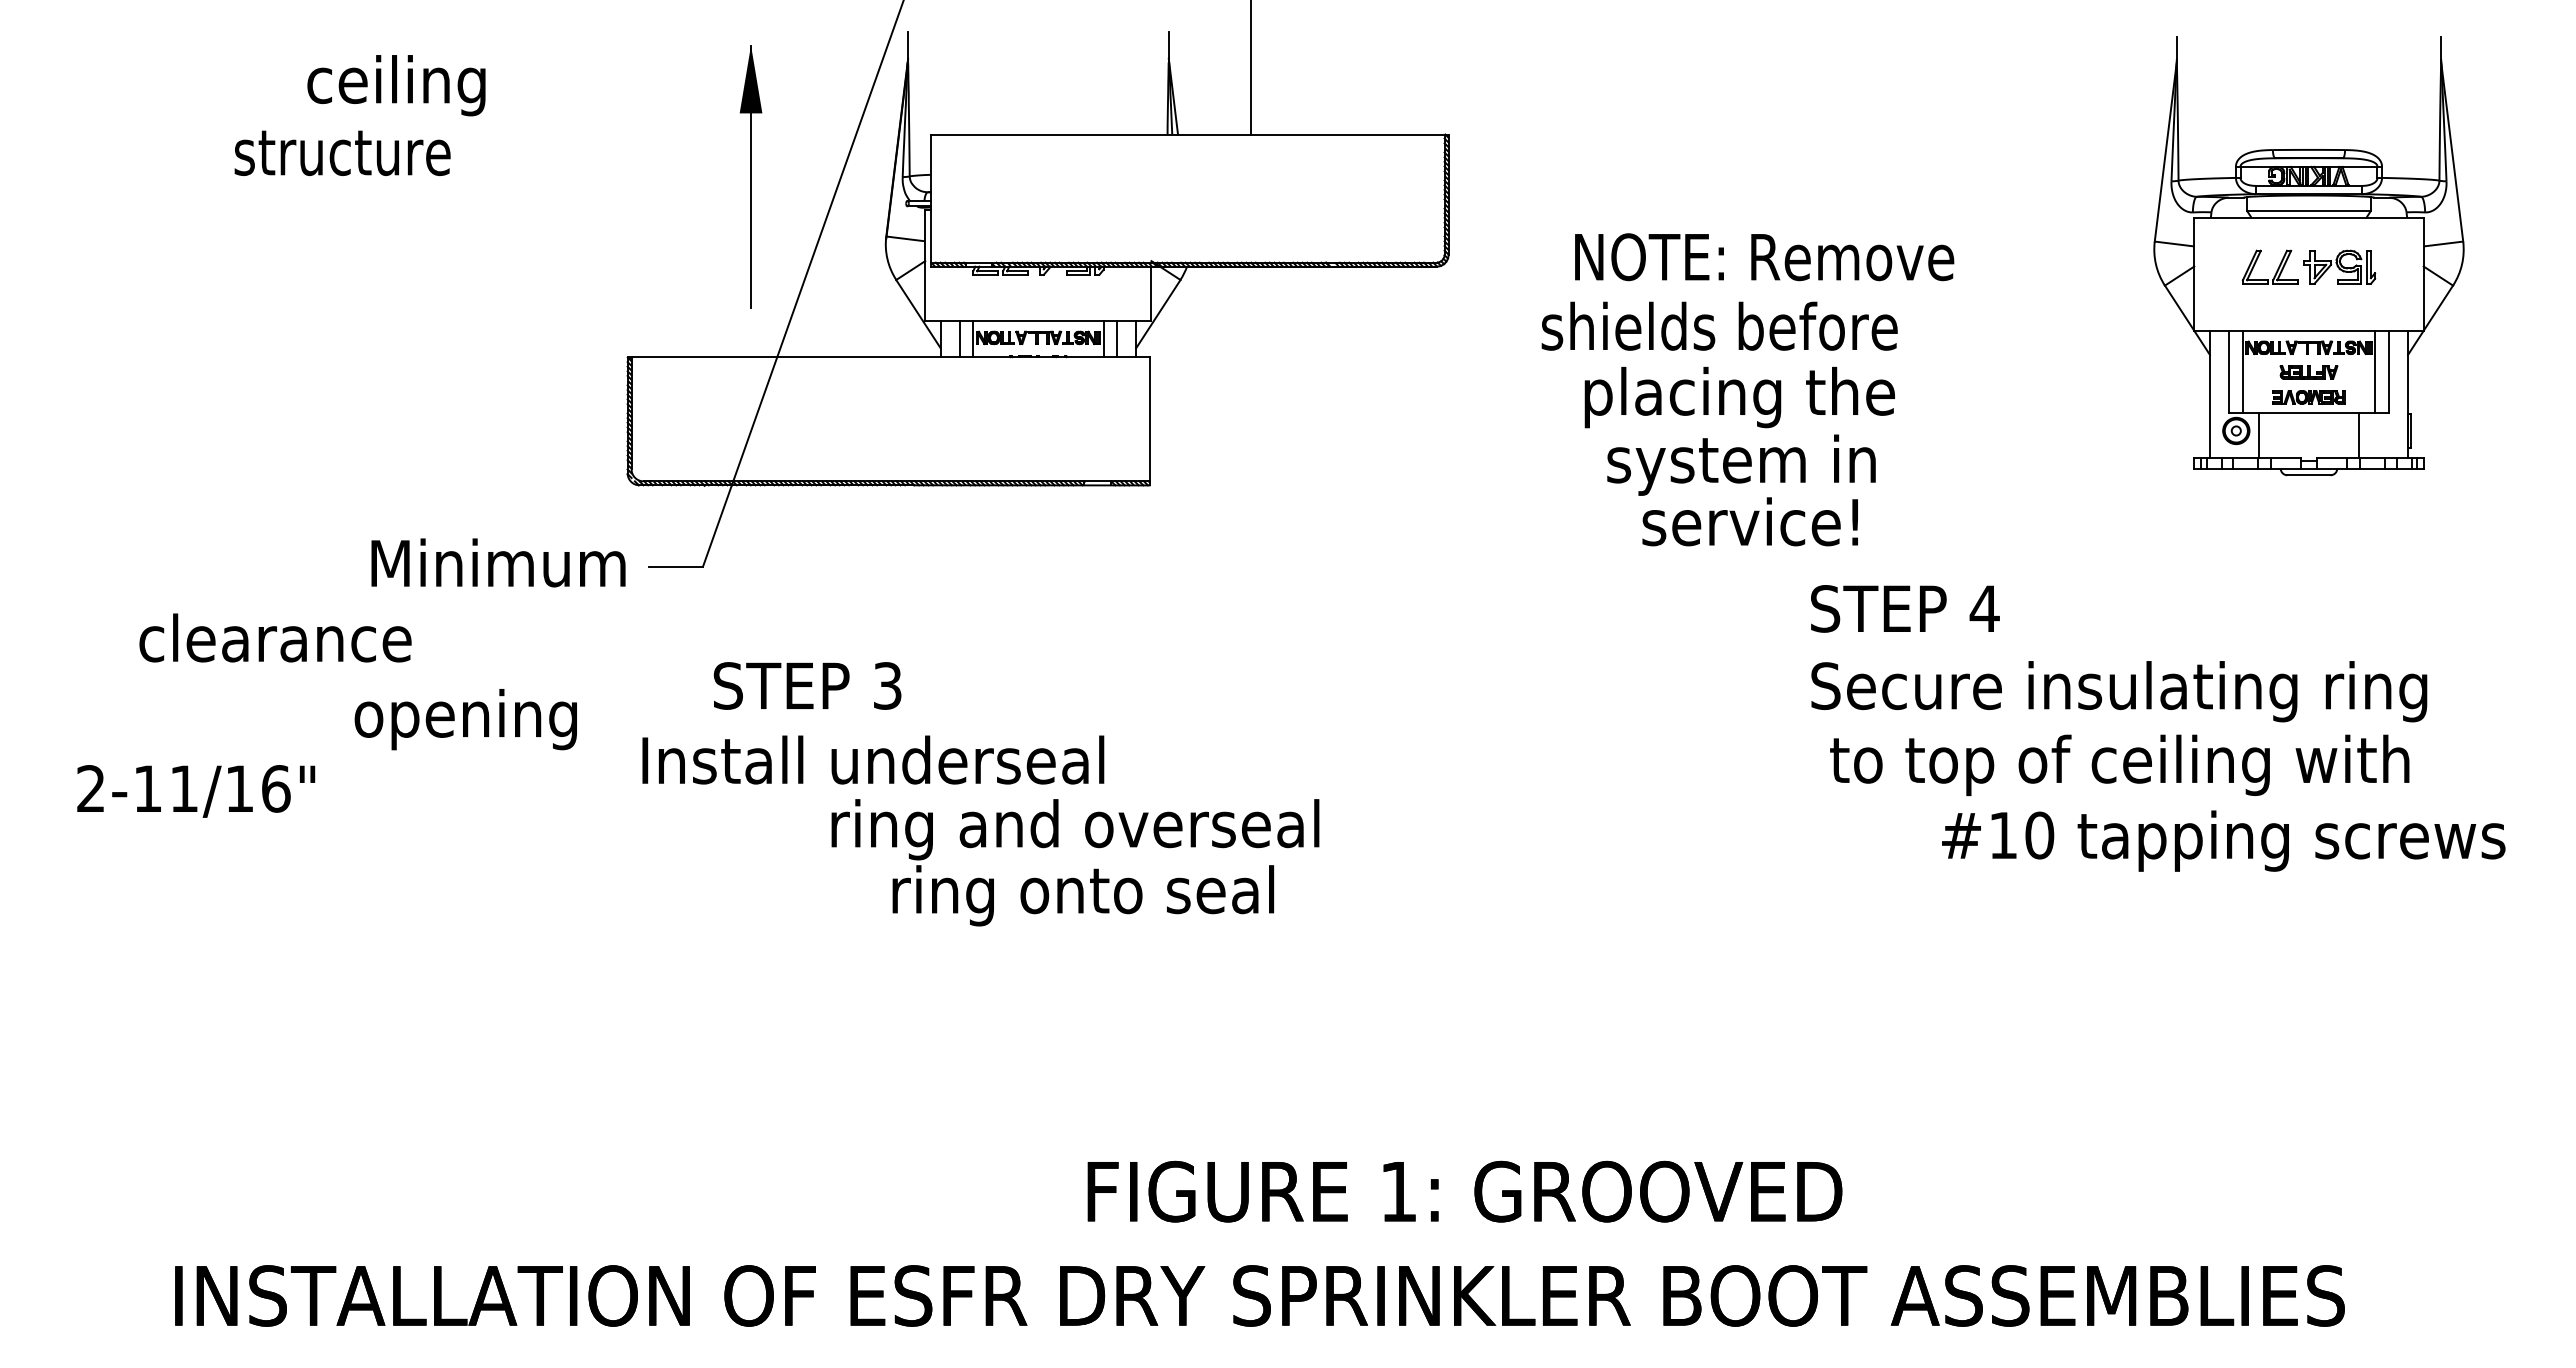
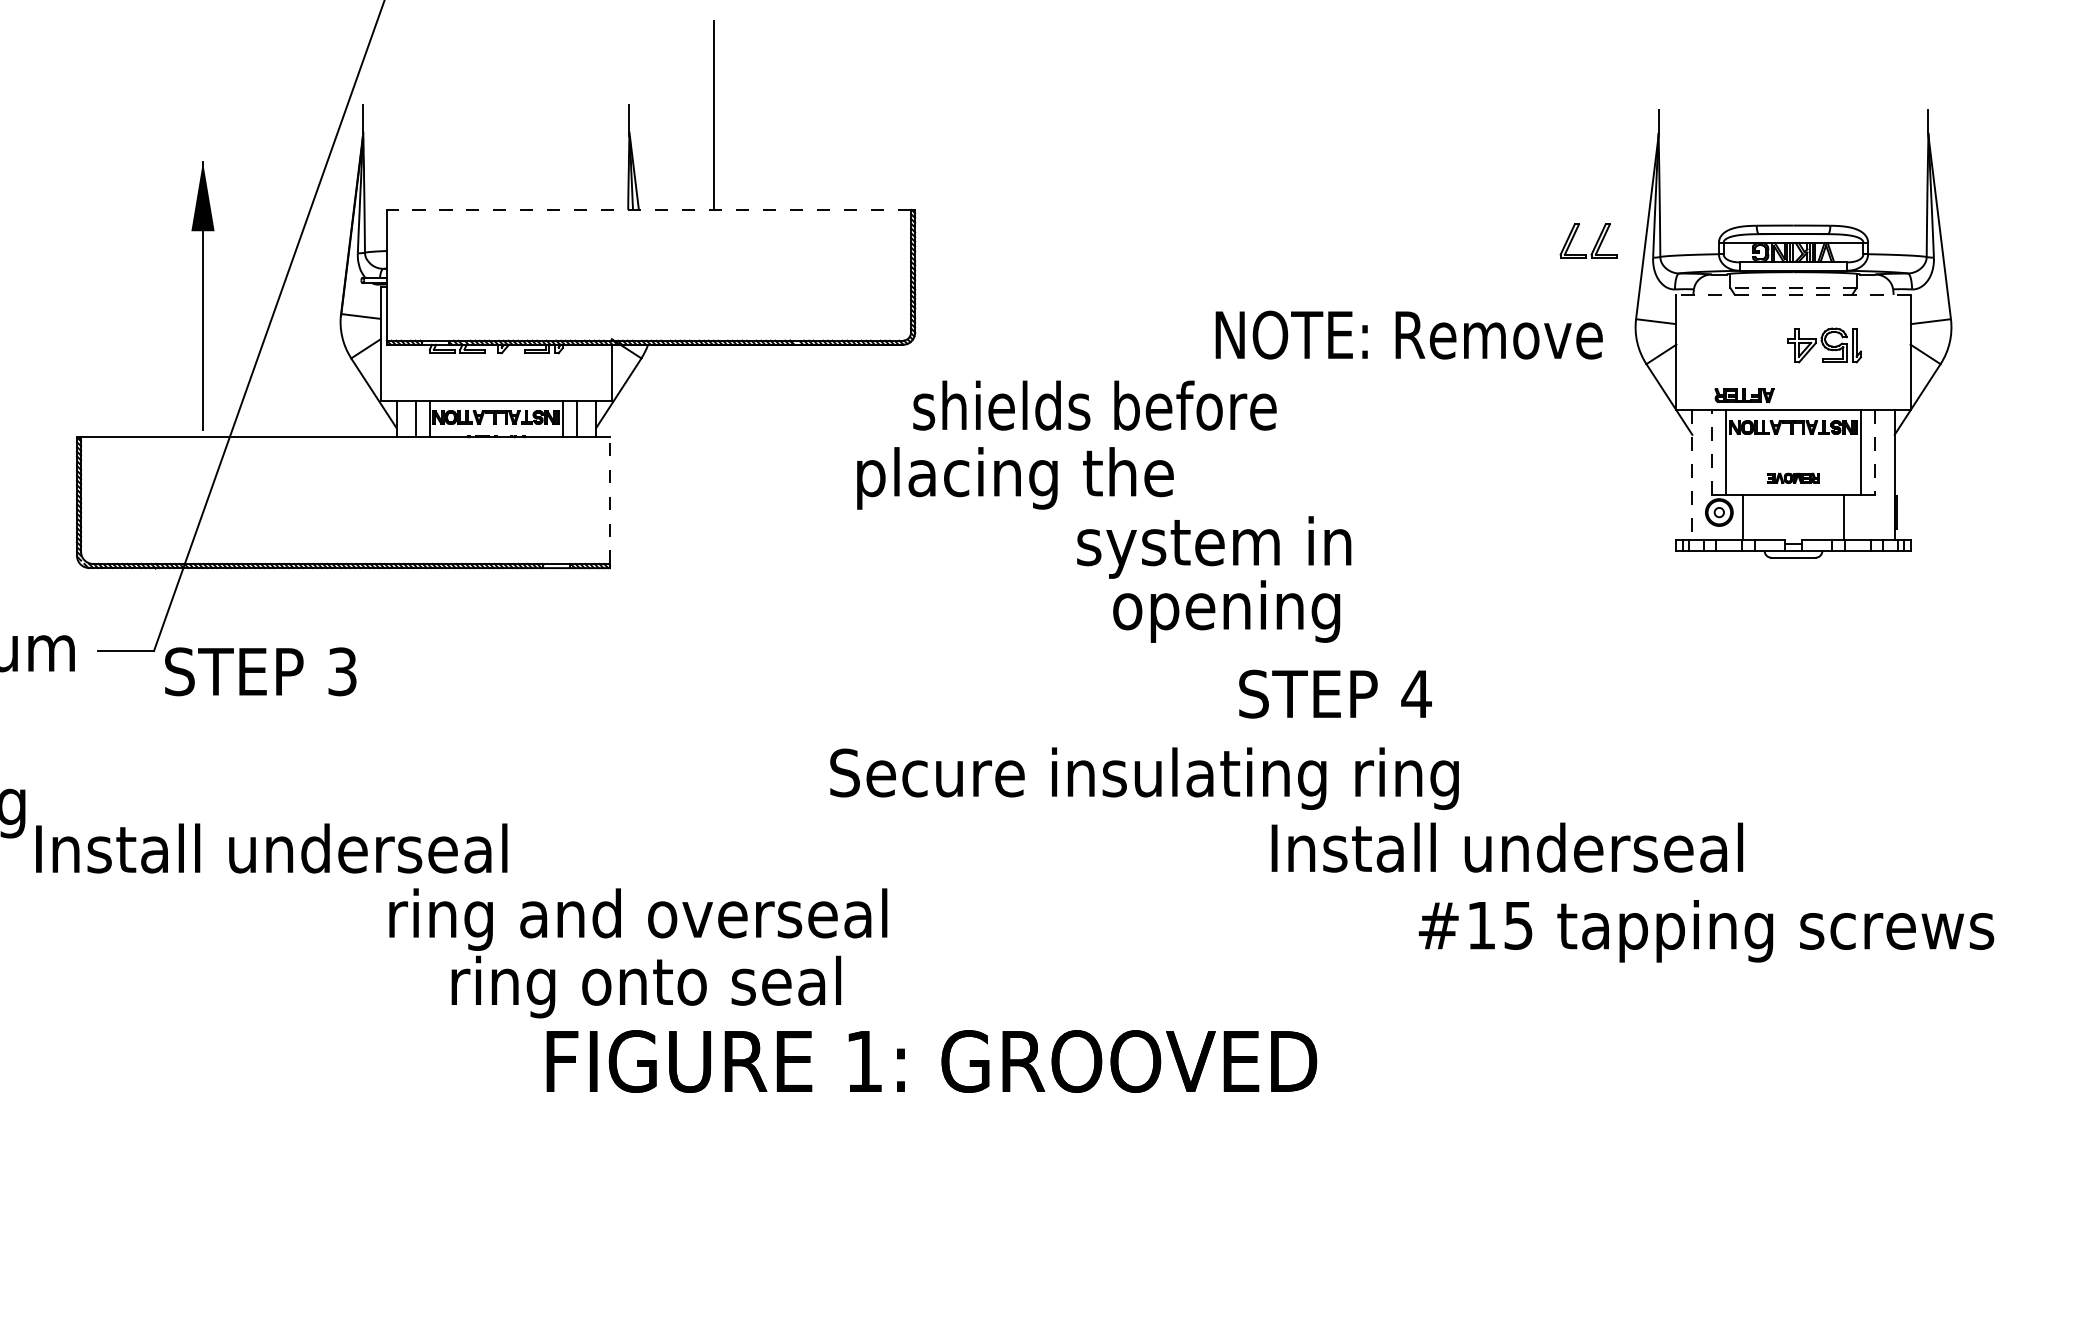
line: (1187, 134) -> (648, 209), solid -> dashed
part: (750, 176) -> (202, 295), moved
line: (2308, 211) -> (1793, 288), solid -> dashed
line: (2309, 217) -> (1794, 294), solid -> dashed
text: (1764, 257) -> (1409, 335), moved
part: (2276, 270) -> (1594, 244), moved
text: (1719, 325) -> (1094, 404), moved
line: (2229, 371) -> (1712, 451), solid -> dashed
part: (2308, 372) -> (1744, 395), moved
line: (2388, 372) -> (1874, 452), solid -> dashed
line: (2209, 394) -> (1691, 475), solid -> dashed
text: (1739, 397) -> (1015, 478), moved
part: (2308, 397) -> (1793, 478), size x0.7
line: (1149, 418) -> (609, 499), solid -> dashed
text: (1753, 527) -> (1226, 611), service! -> opening
text: (1905, 608) -> (1335, 693), moved
text: (807, 685) -> (260, 671), moved
text: (2119, 691) -> (1144, 778), moved
text: (873, 759) -> (271, 847), moved
text: (2103, 765) -> (1583, 854), to top of ceiling with -> Install underseal
text: (2039, 835) -> (1518, 925), #10 -> #15
text: (1075, 862) -> (638, 953), moved
text: (1464, 1191) -> (931, 1061), moved

